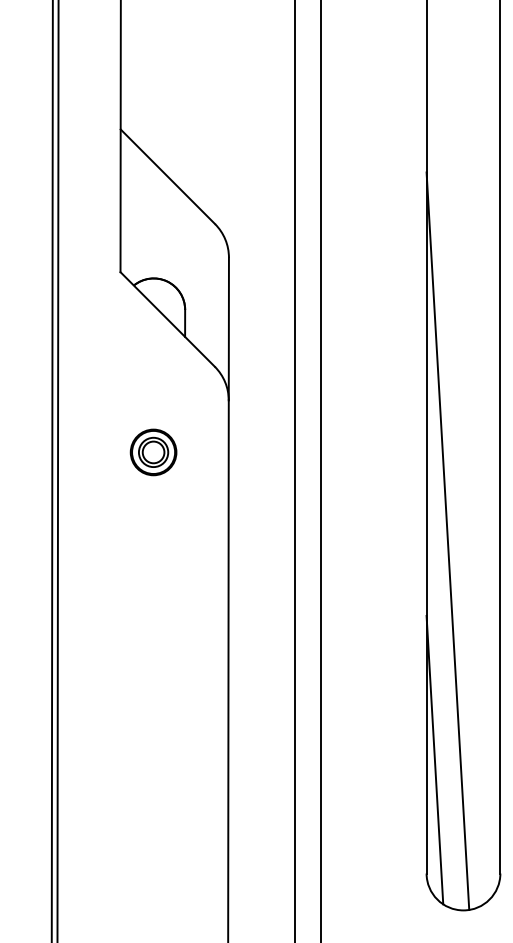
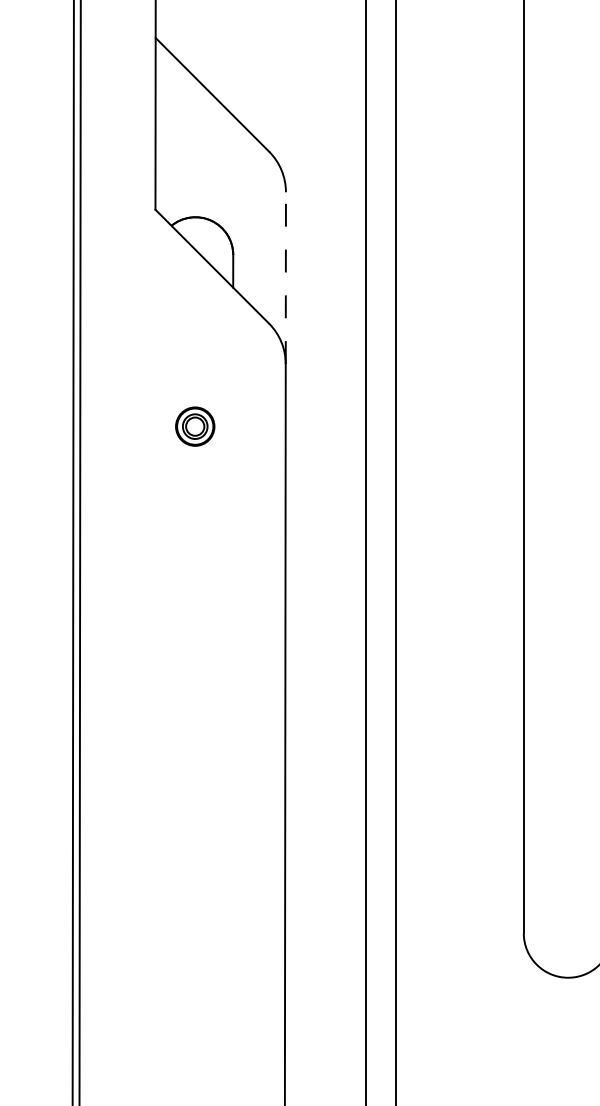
line: (228, 328) -> (285, 277), solid -> dashed
part: (153, 452) -> (195, 426), size x0.7
line: (447, 540) -> (548, 532), removed
line: (434, 759) -> (533, 796), removed

